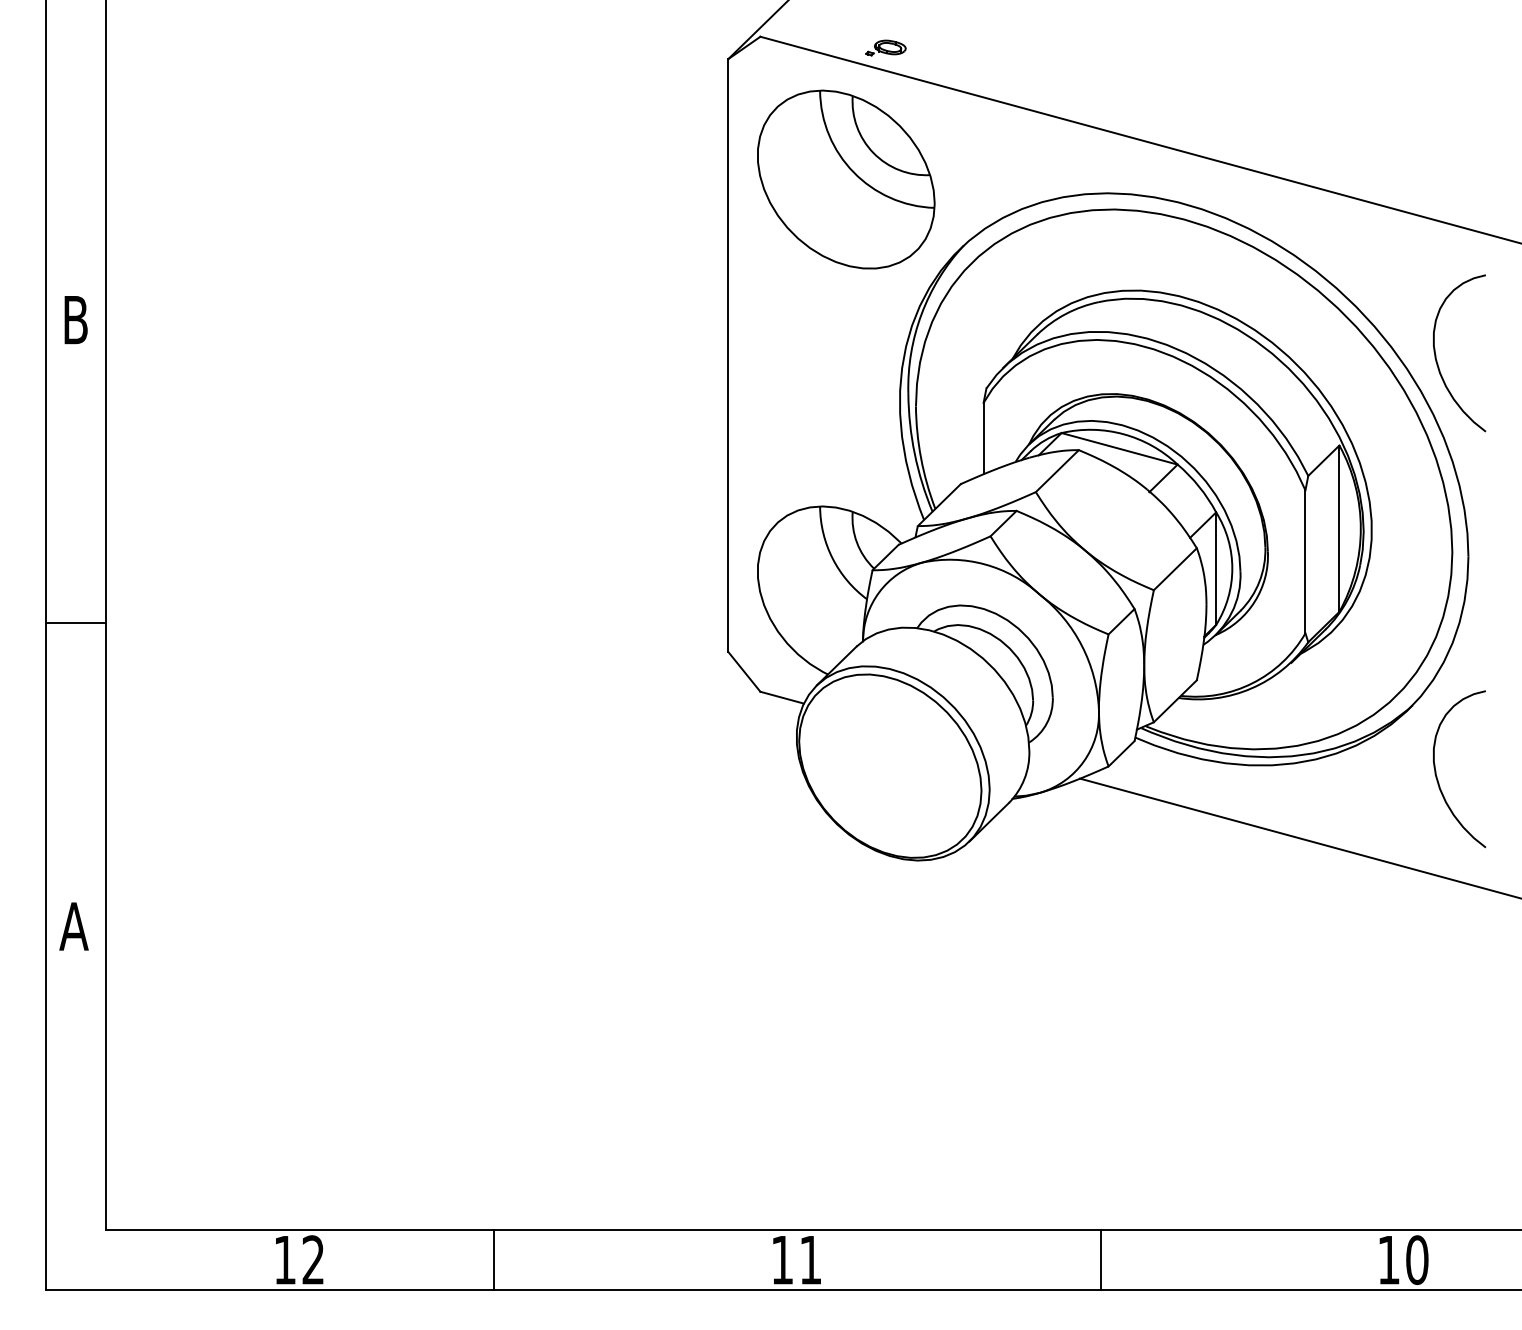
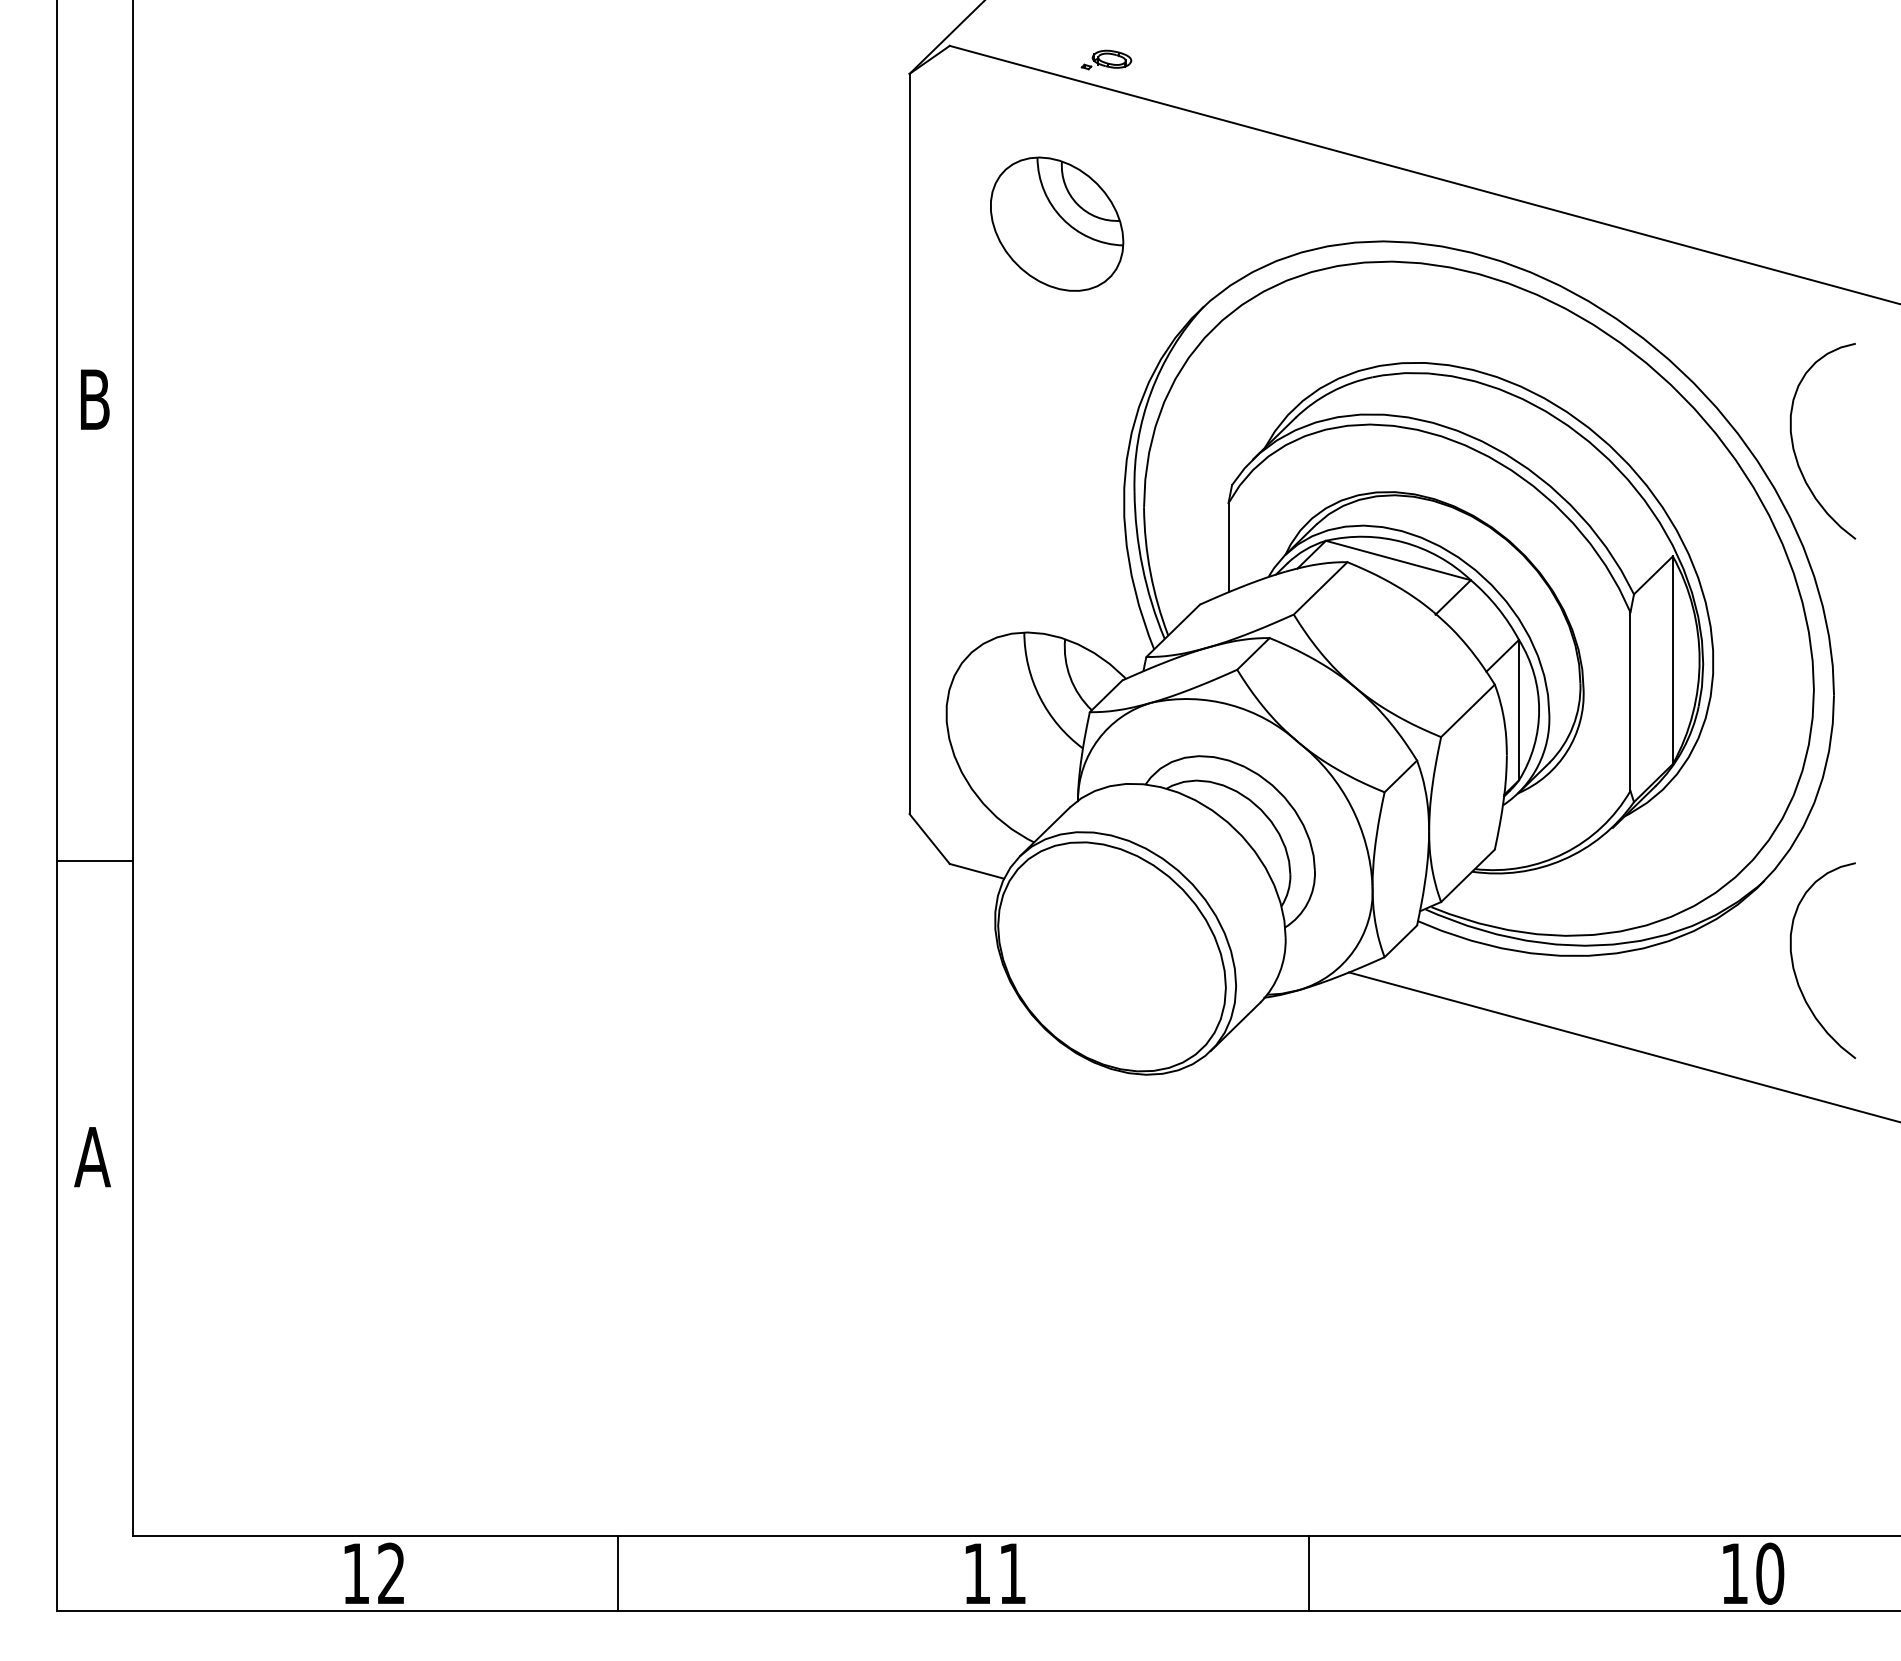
part: (846, 179) -> (1057, 224), size x0.6
line: (75, 623) -> (94, 861), moved
line: (1100, 1259) -> (1308, 1572), moved

